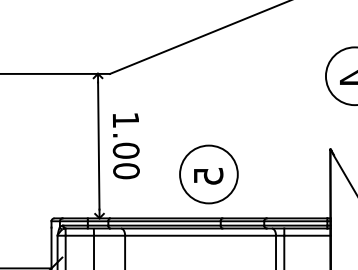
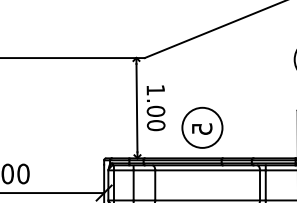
part: (209, 173) -> (202, 127), moved

